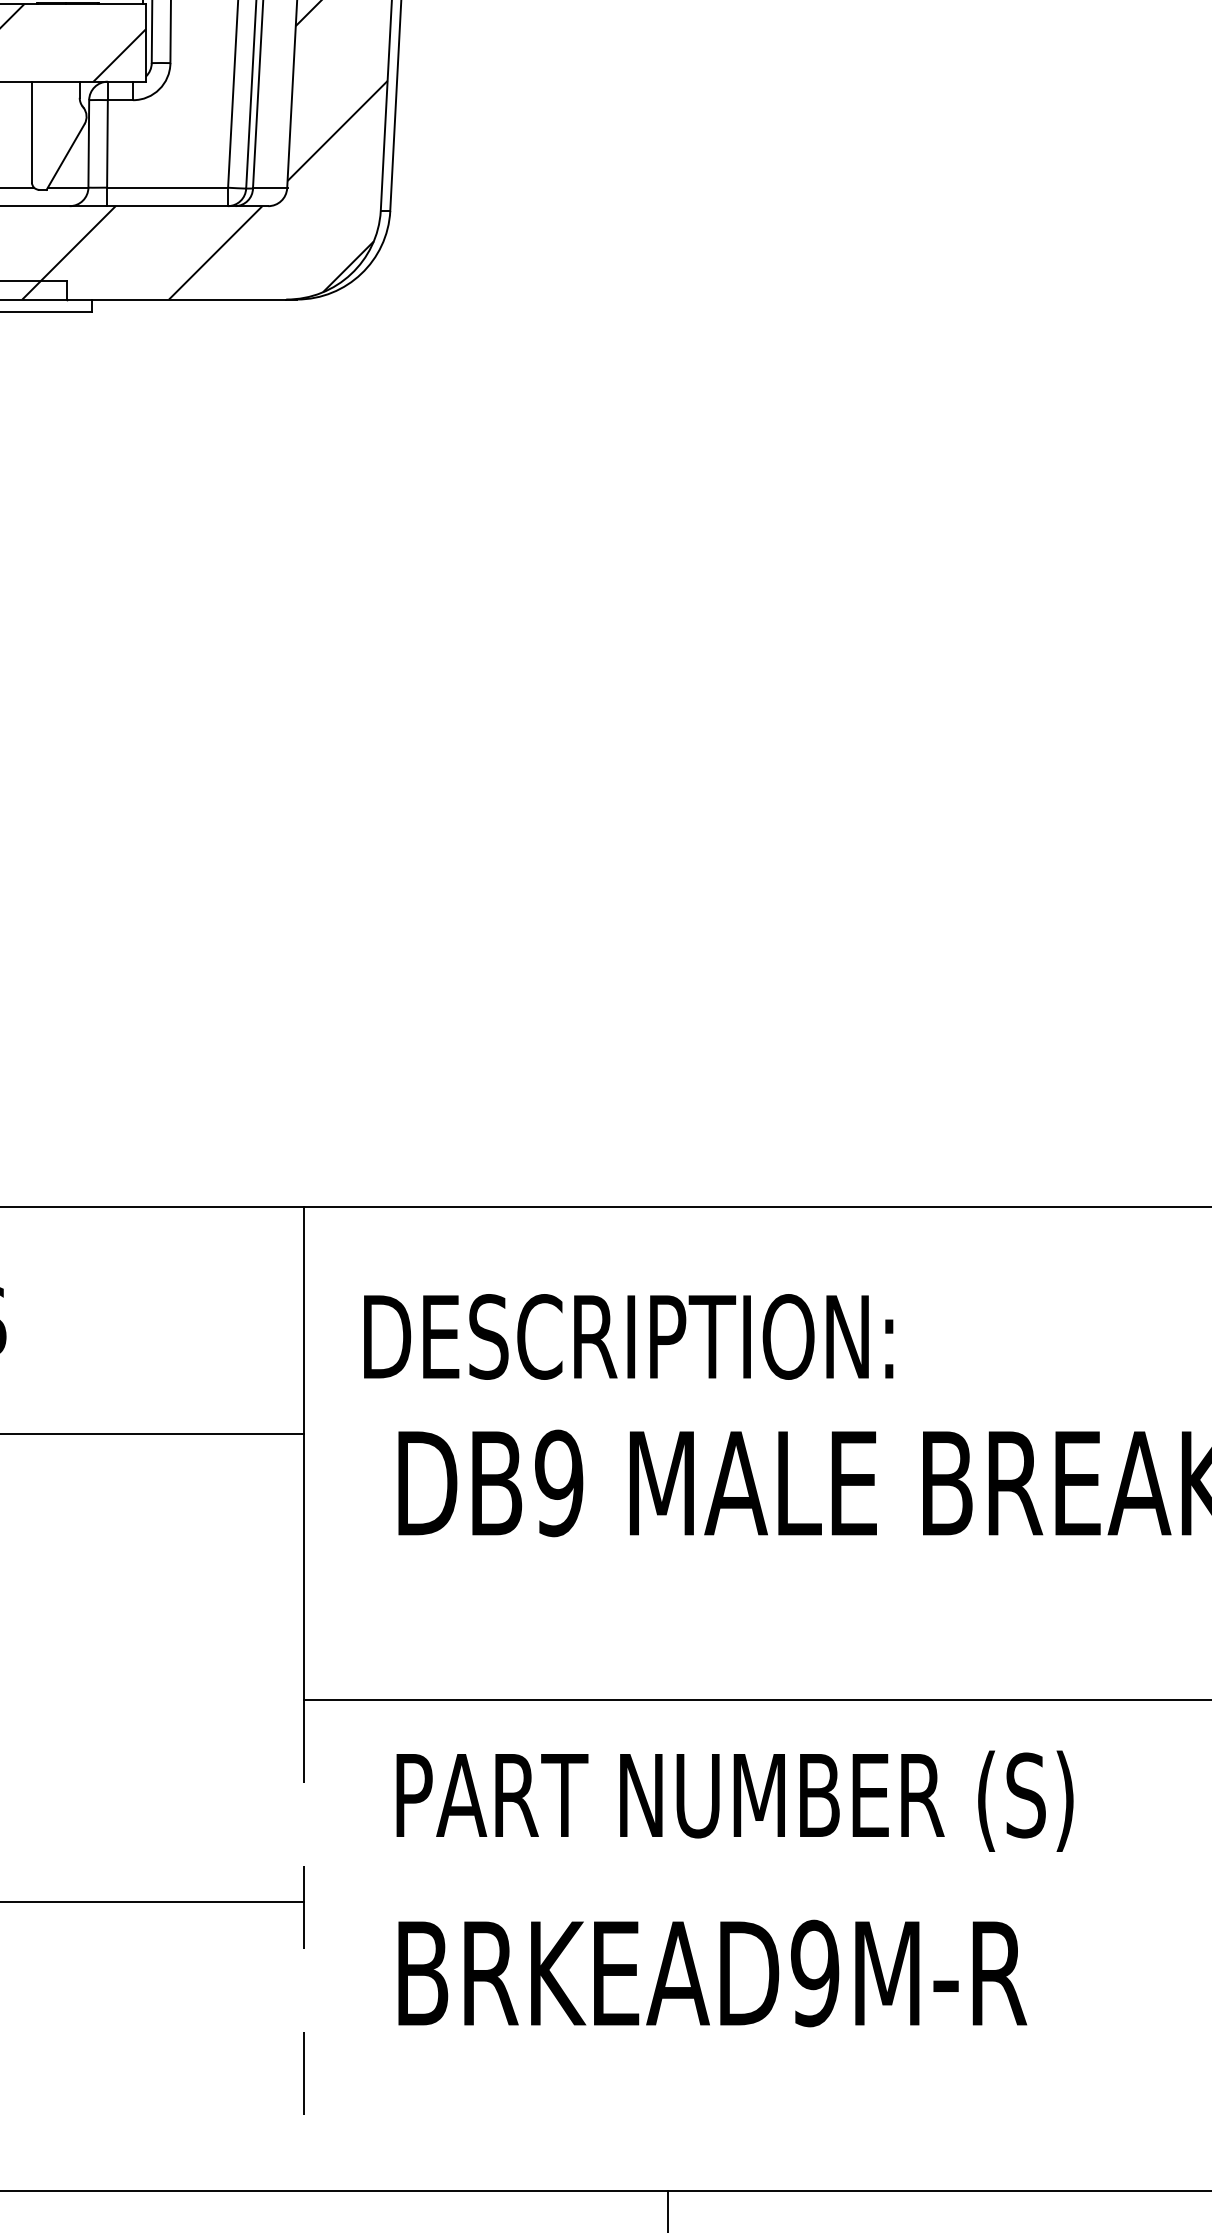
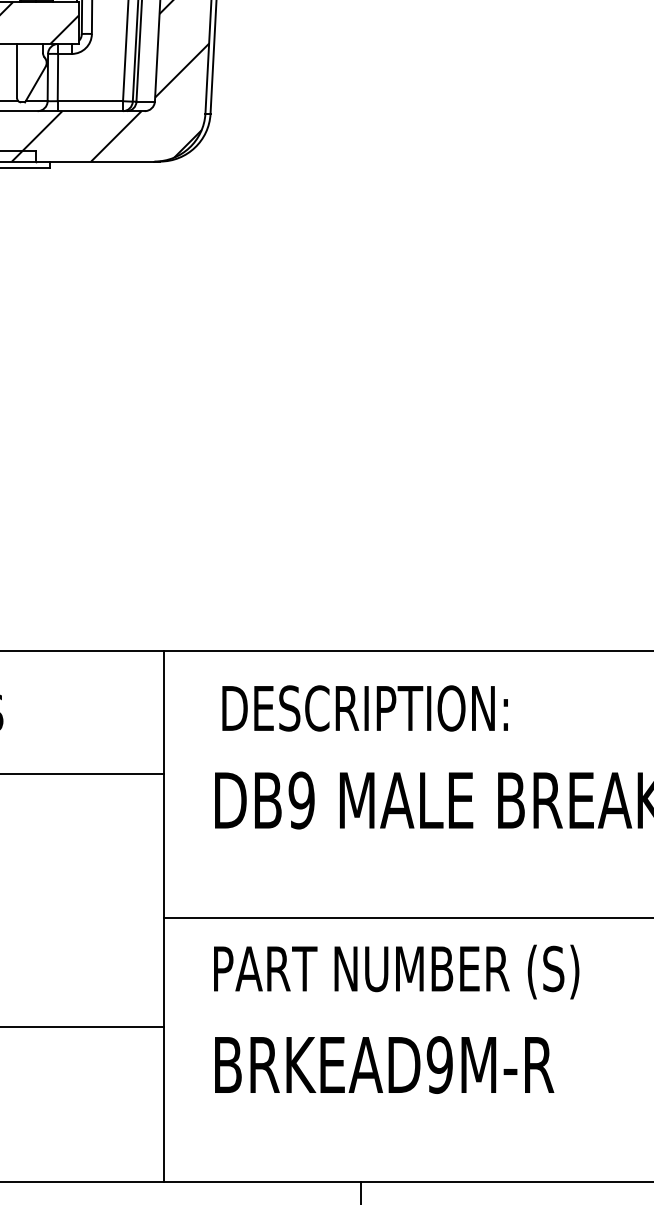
text: (627, 1336) -> (364, 708), moved
line: (303, 1946) -> (163, 1050), dashed -> solid

